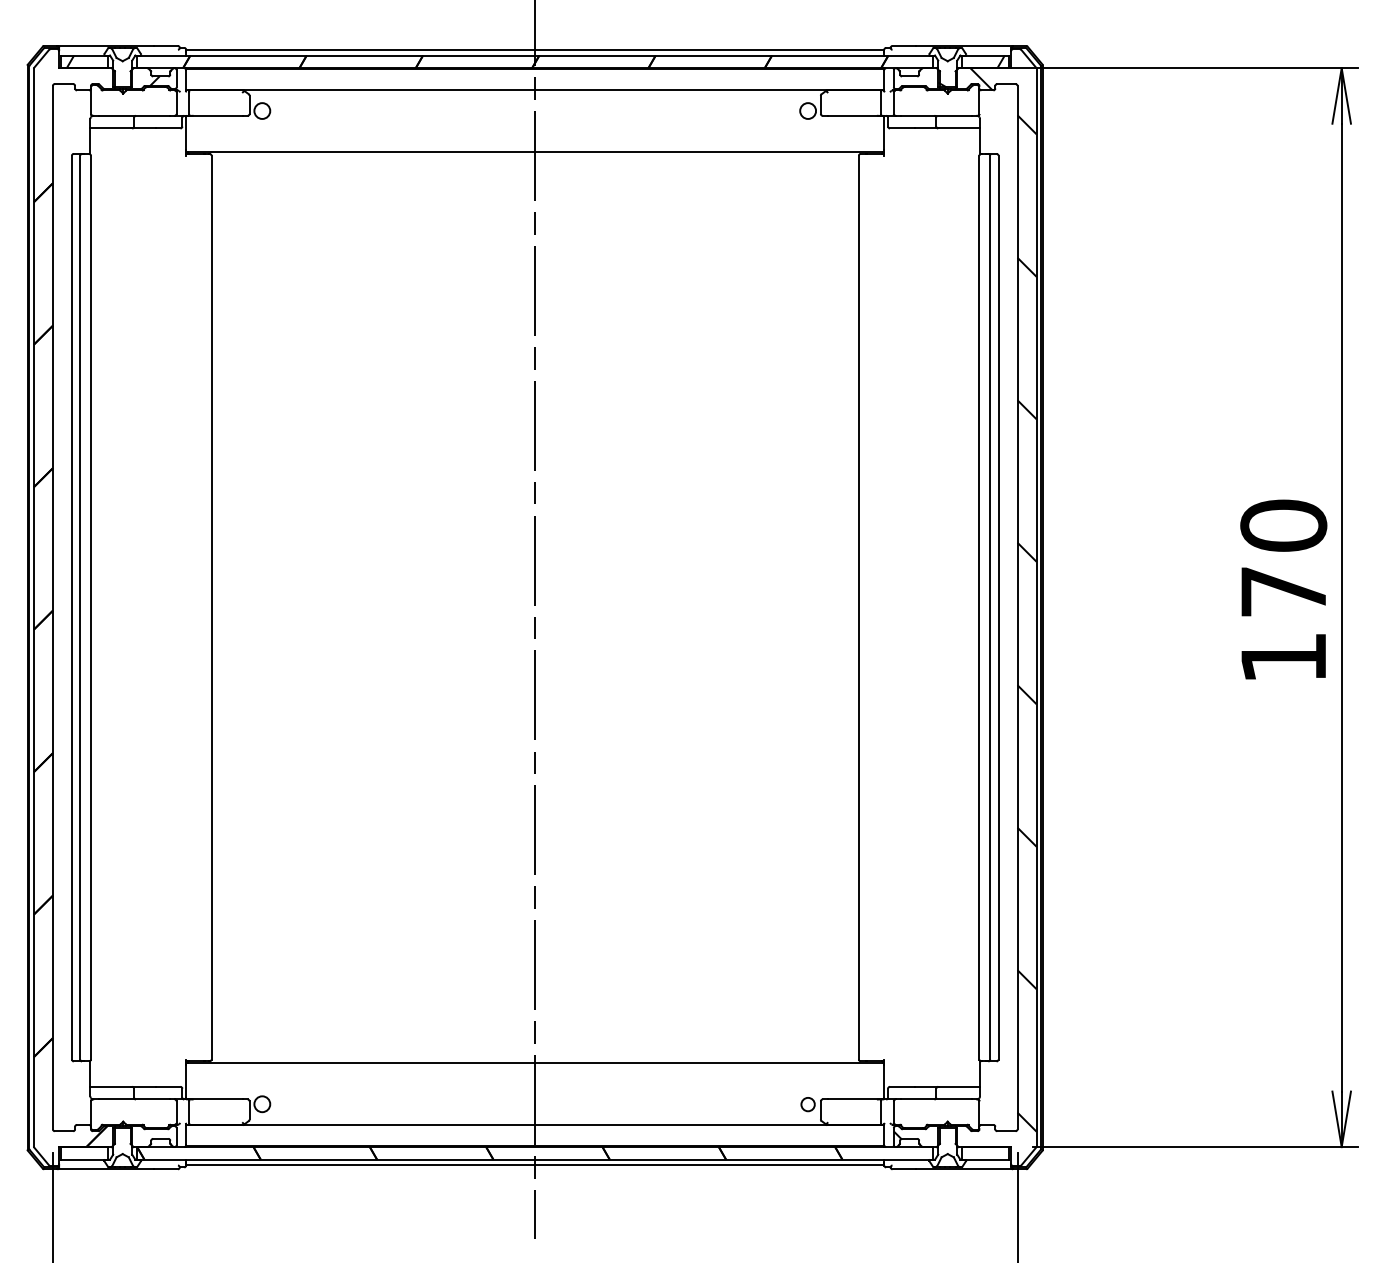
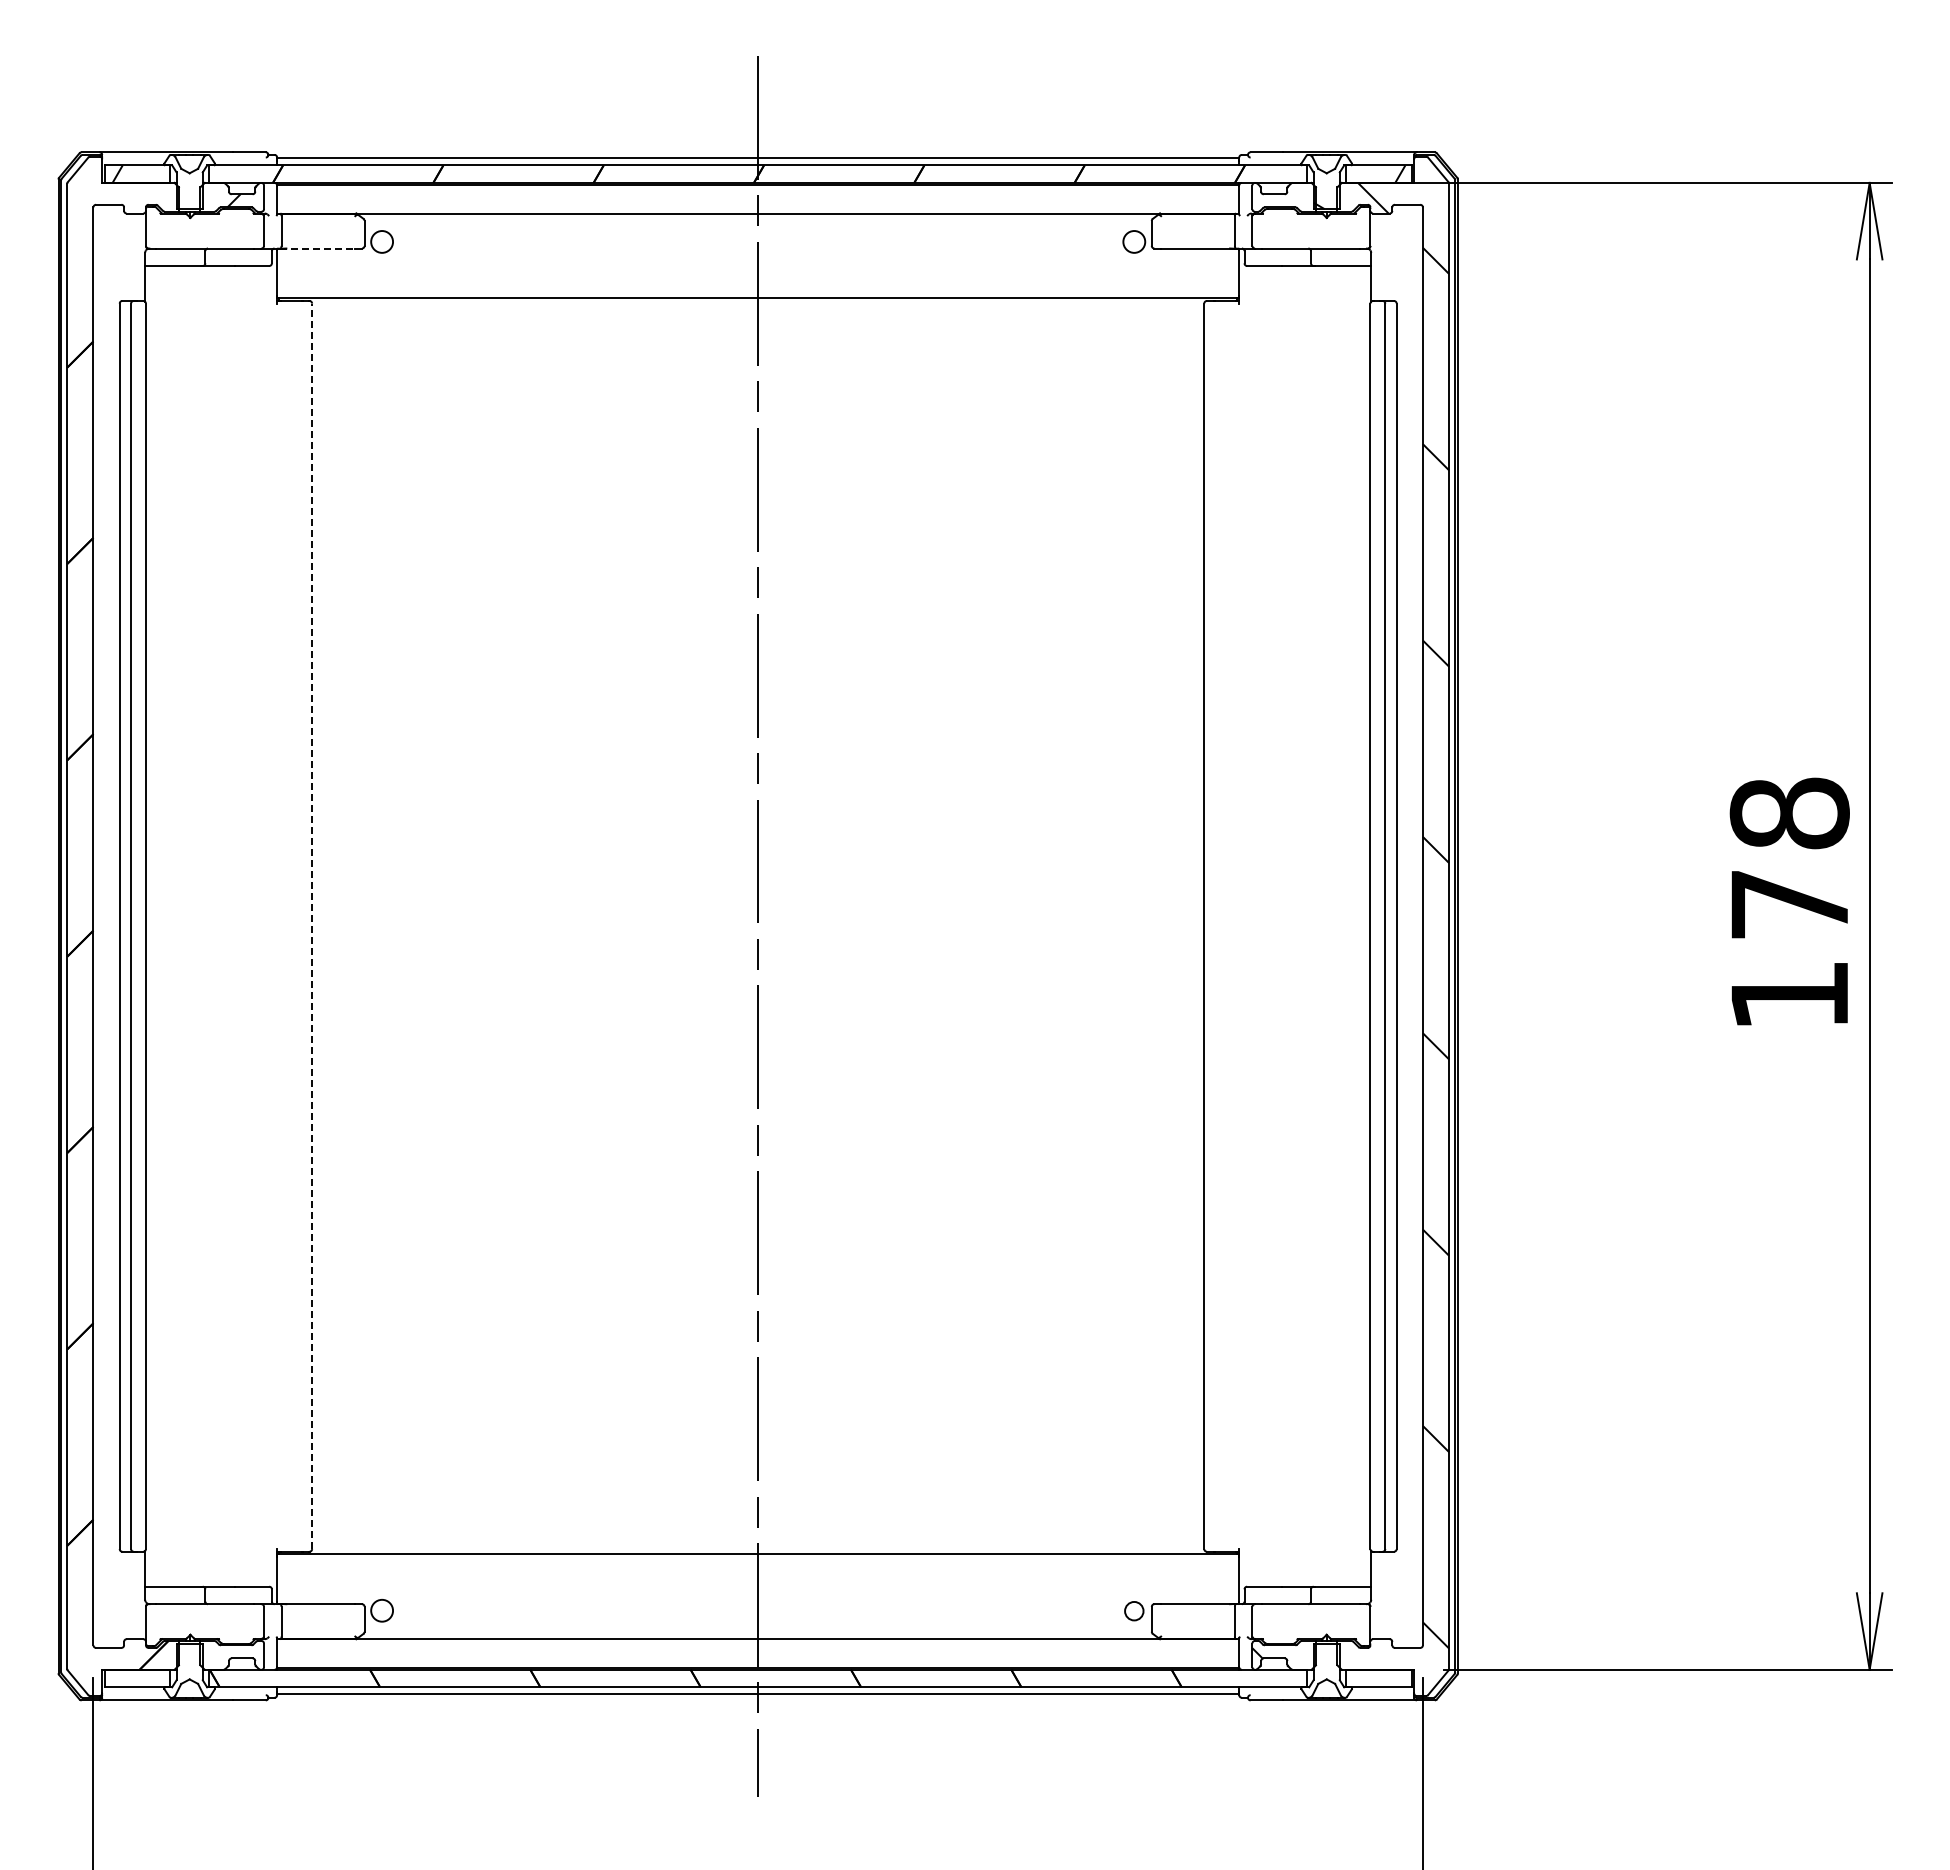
line: (216, 115) -> (318, 248), solid -> dashed
text: (1283, 525) -> (1789, 813), 170 -> 178
line: (211, 607) -> (312, 926), solid -> dashed

